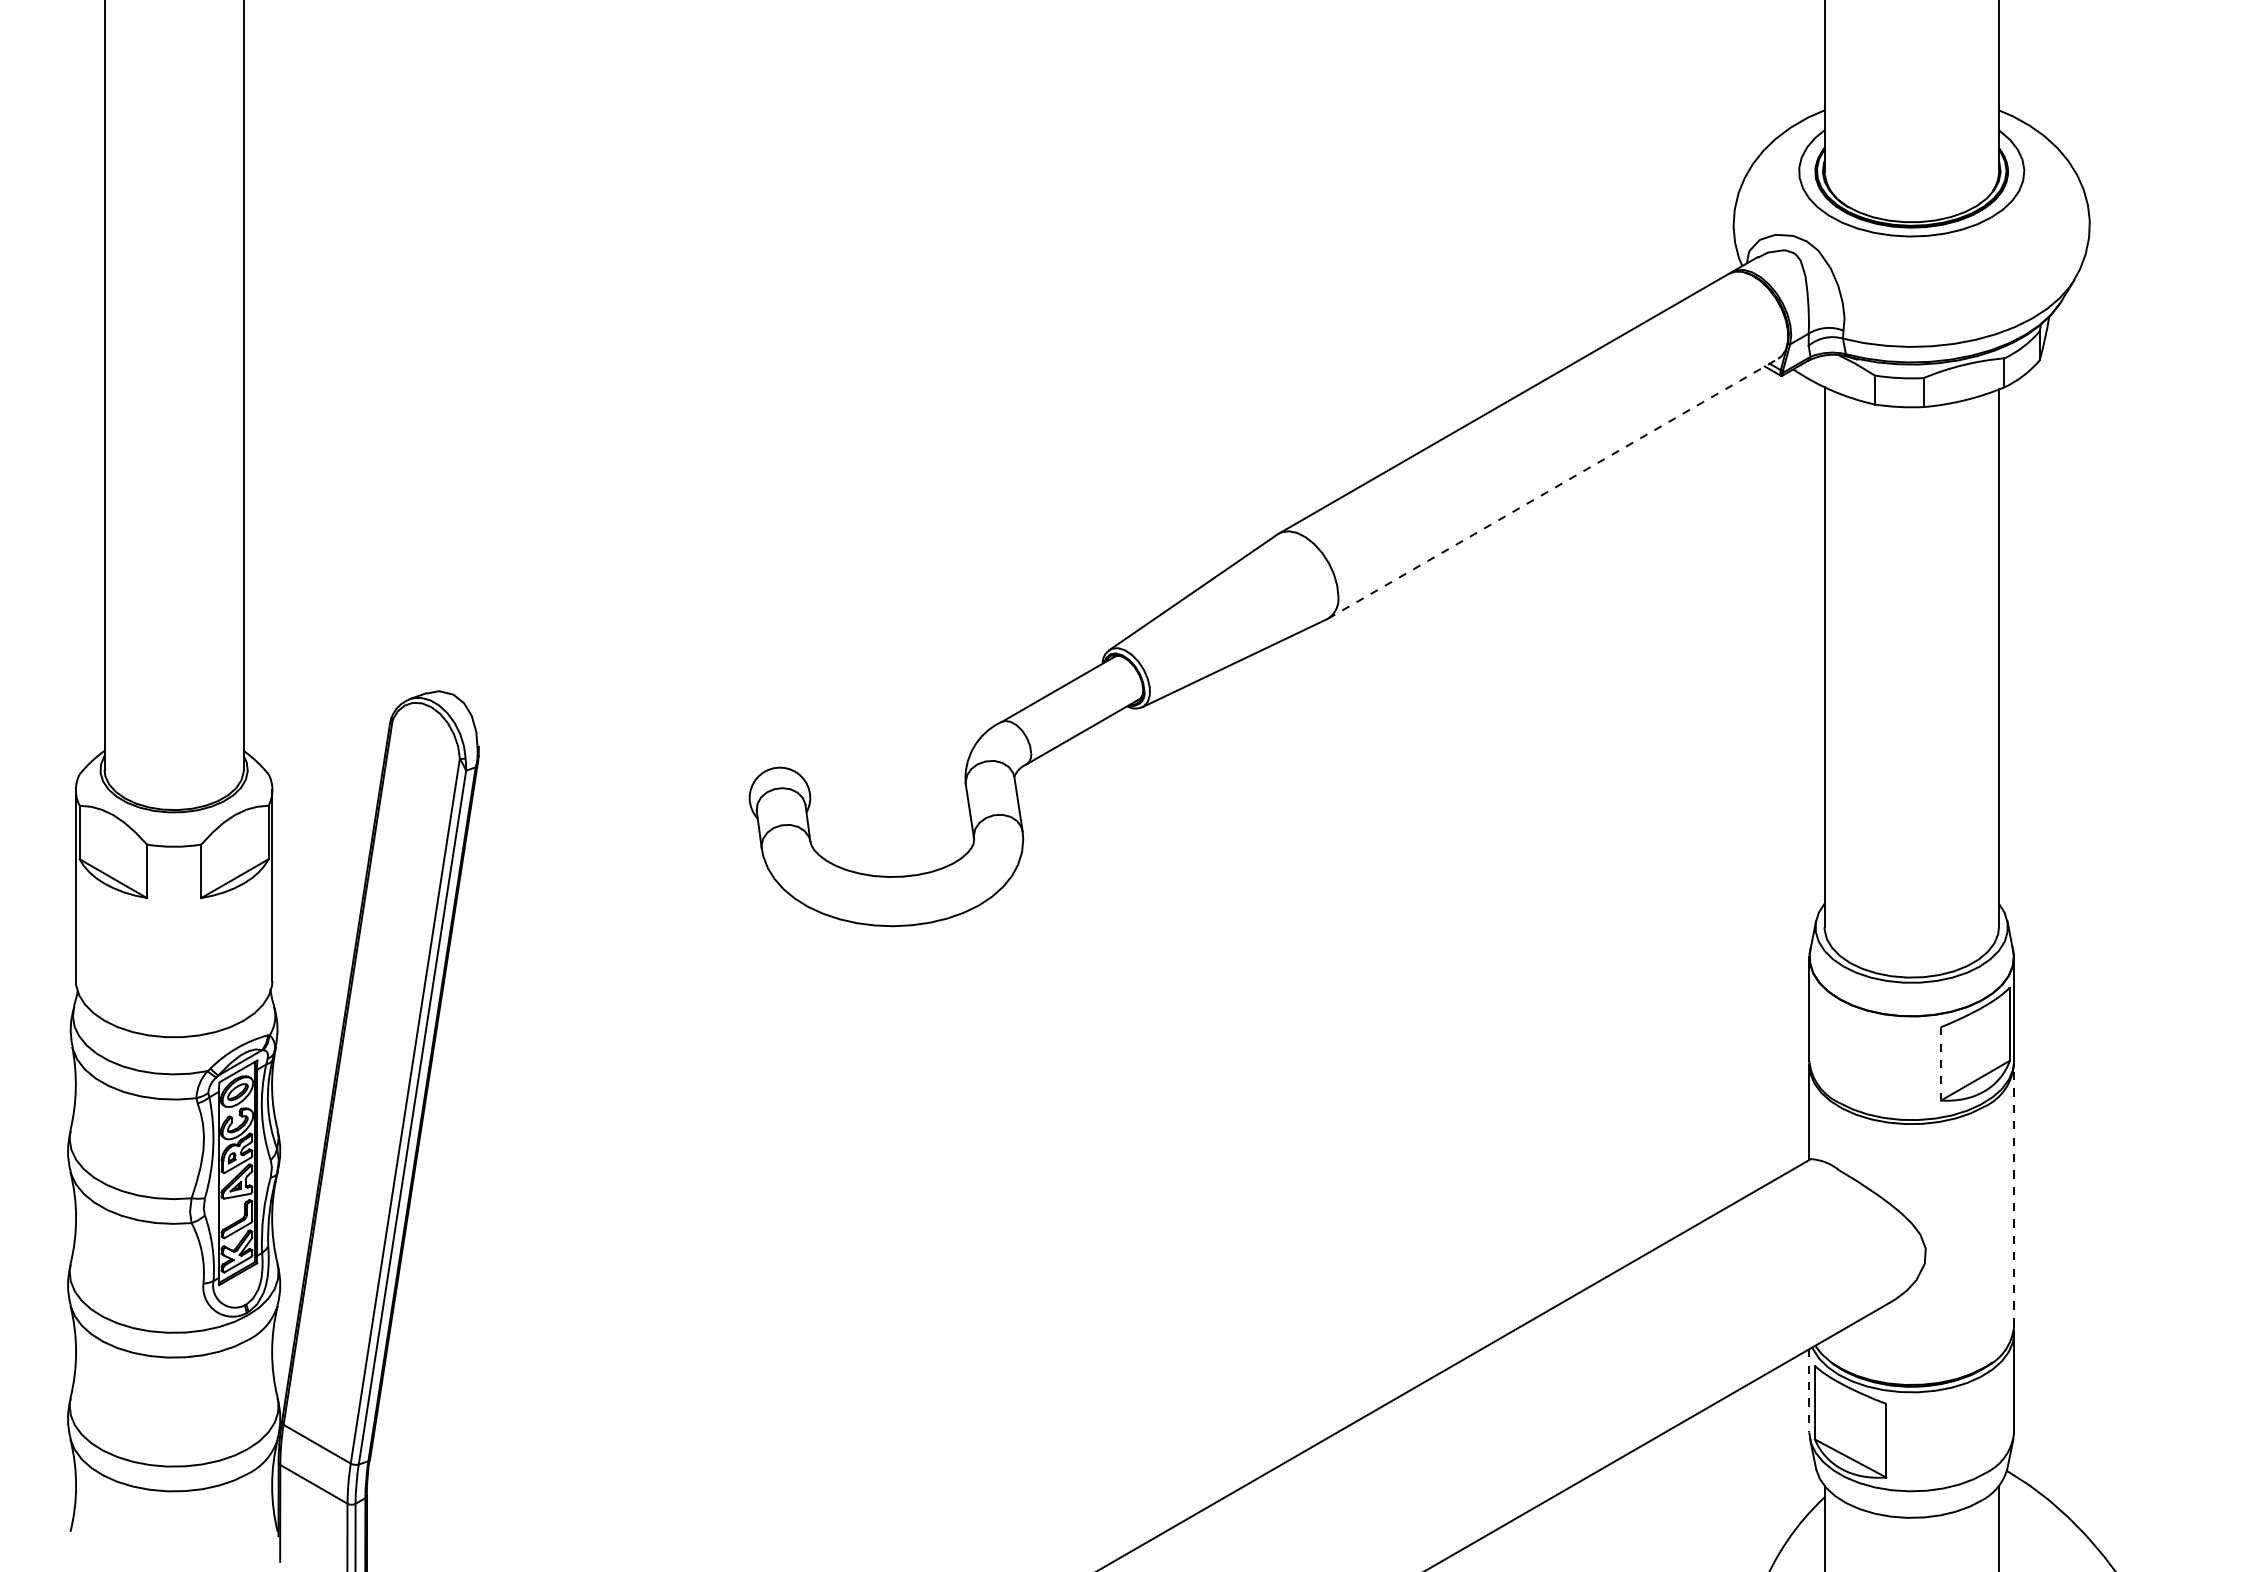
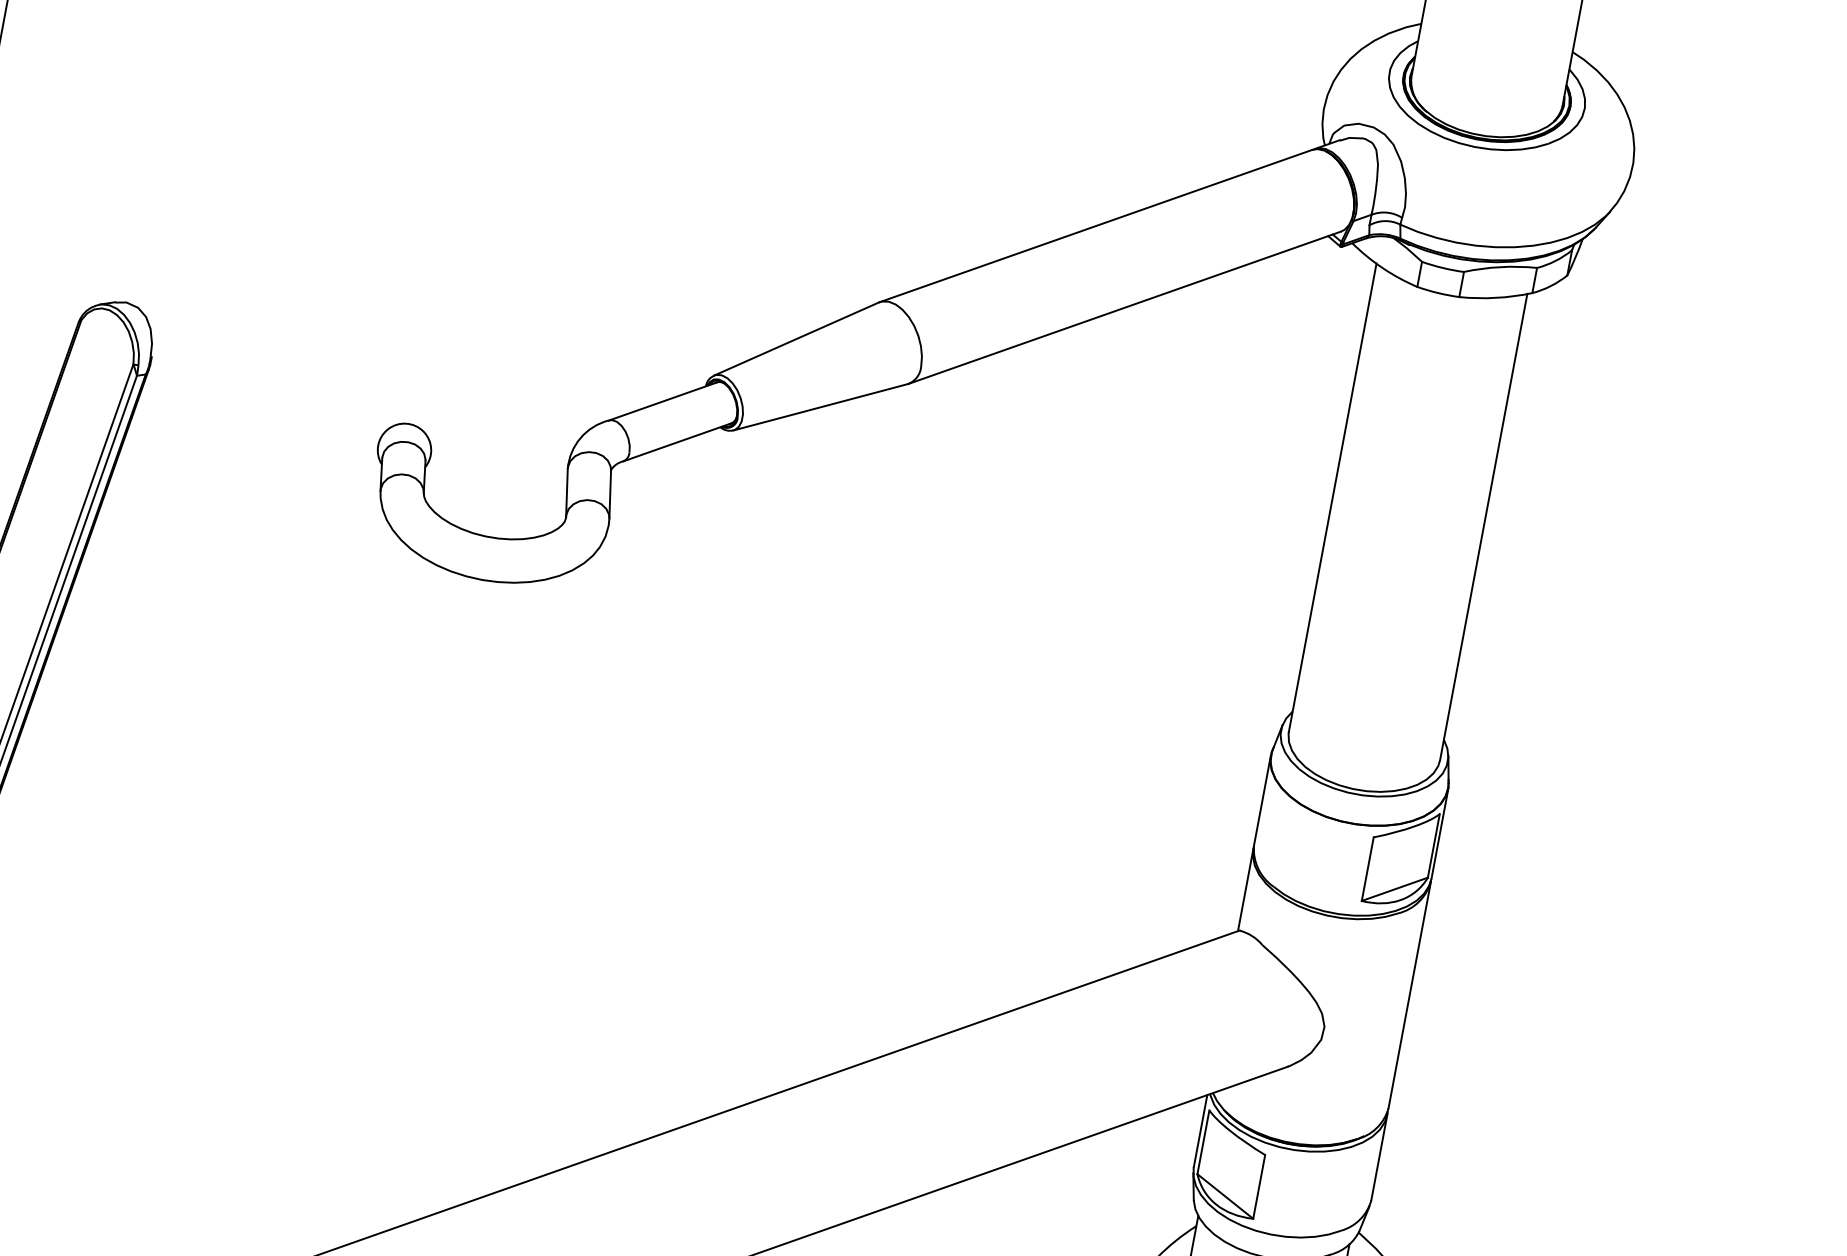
line: (1553, 488) -> (1125, 307), dashed -> solid
line: (1941, 1063) -> (1368, 868), dashed -> solid
line: (2014, 1195) -> (1410, 995), dashed -> solid
line: (1809, 1390) -> (1200, 1130), dashed -> solid

